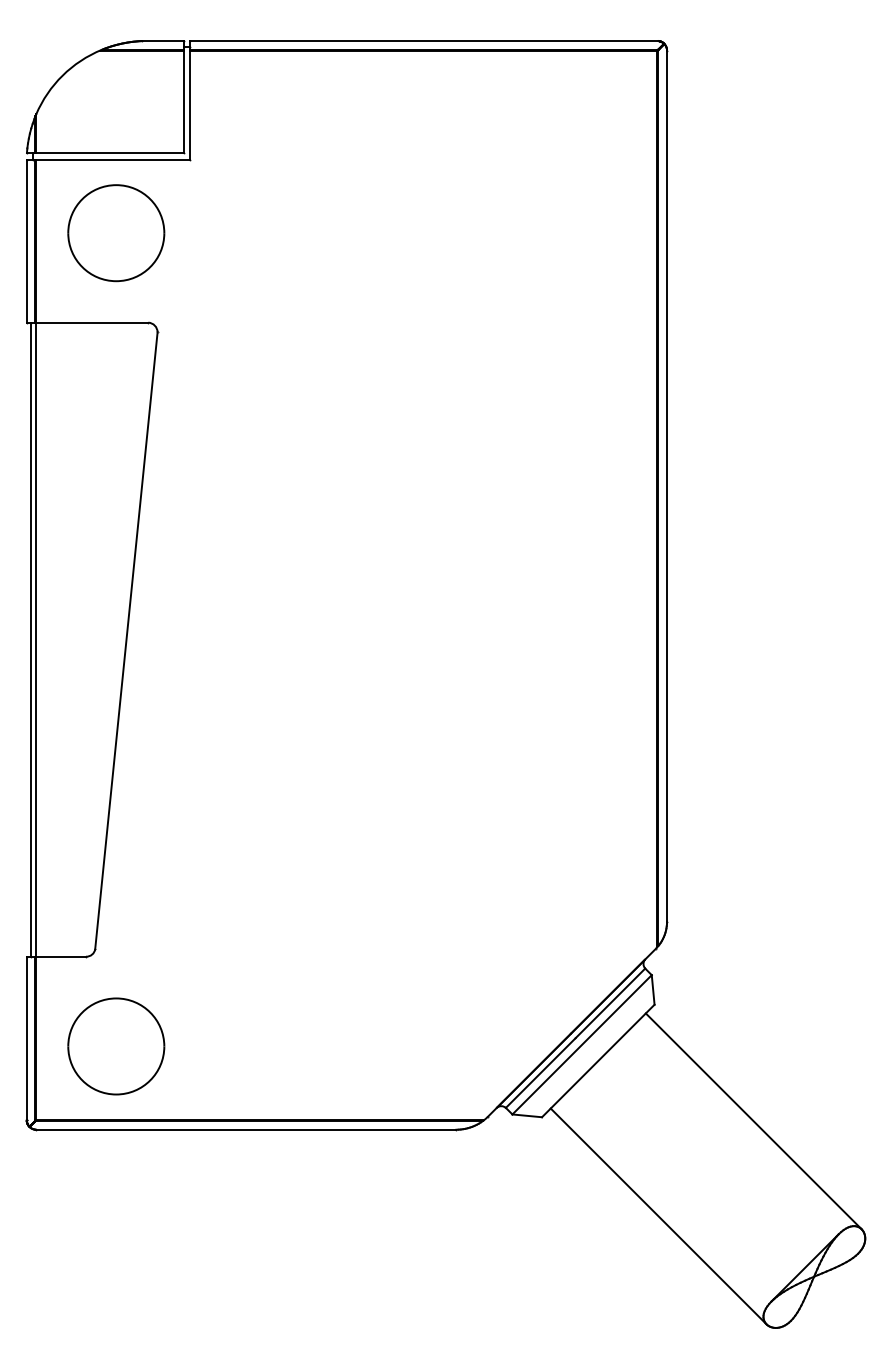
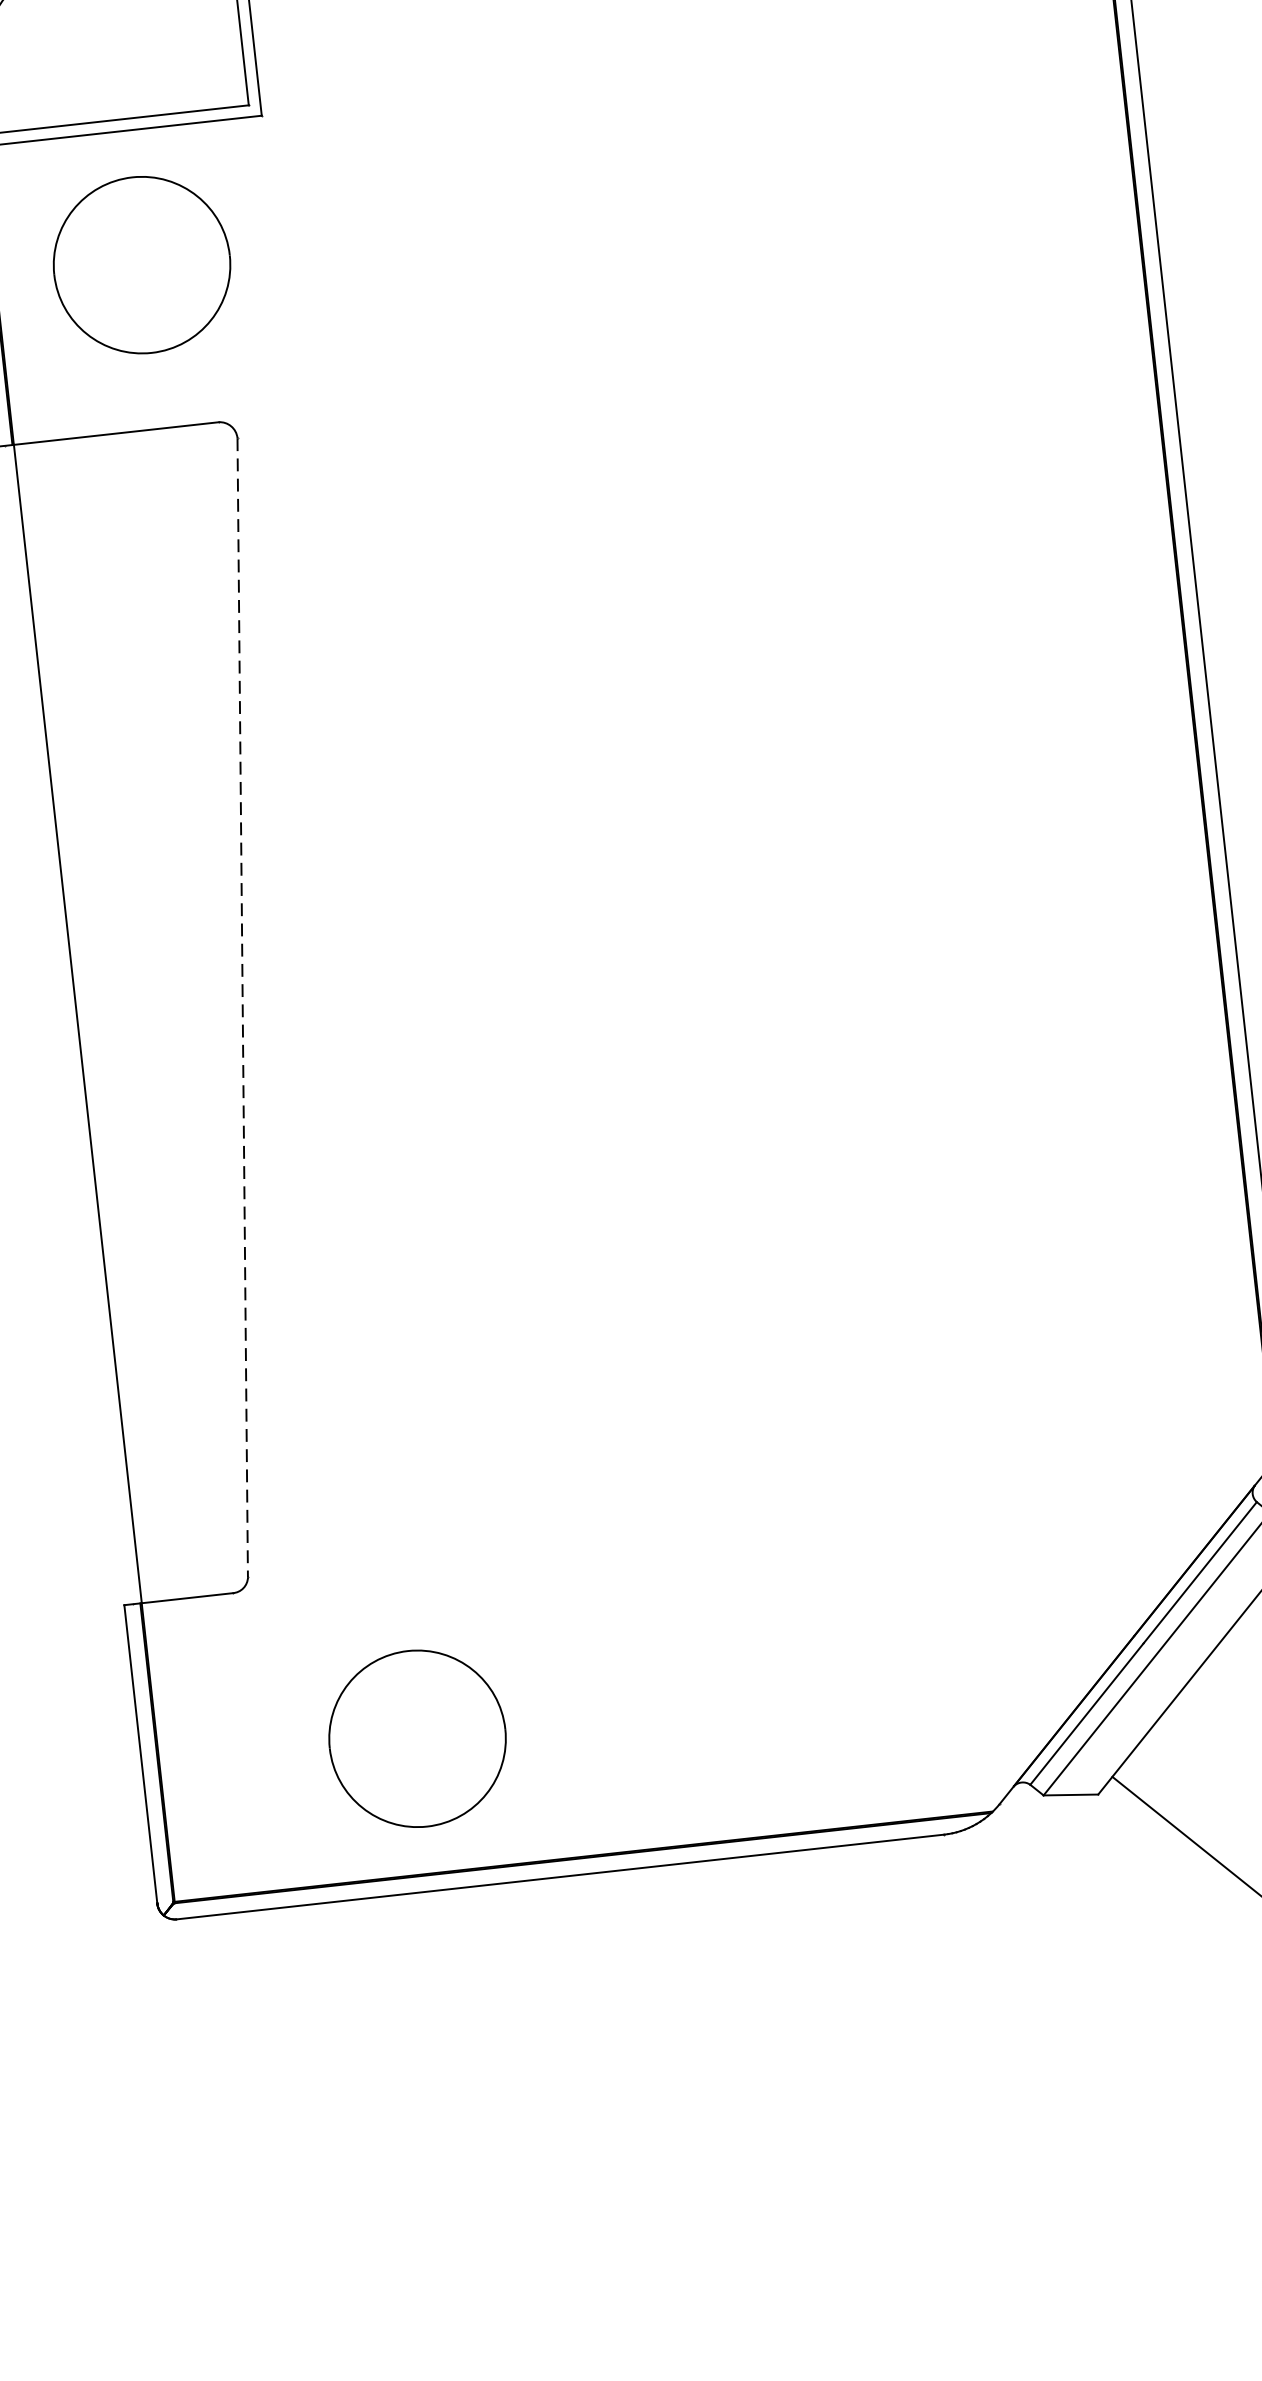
line: (31, 639) -> (69, 1024), removed
line: (126, 640) -> (242, 1007), solid -> dashed
part: (116, 1046) -> (417, 1738), moved

